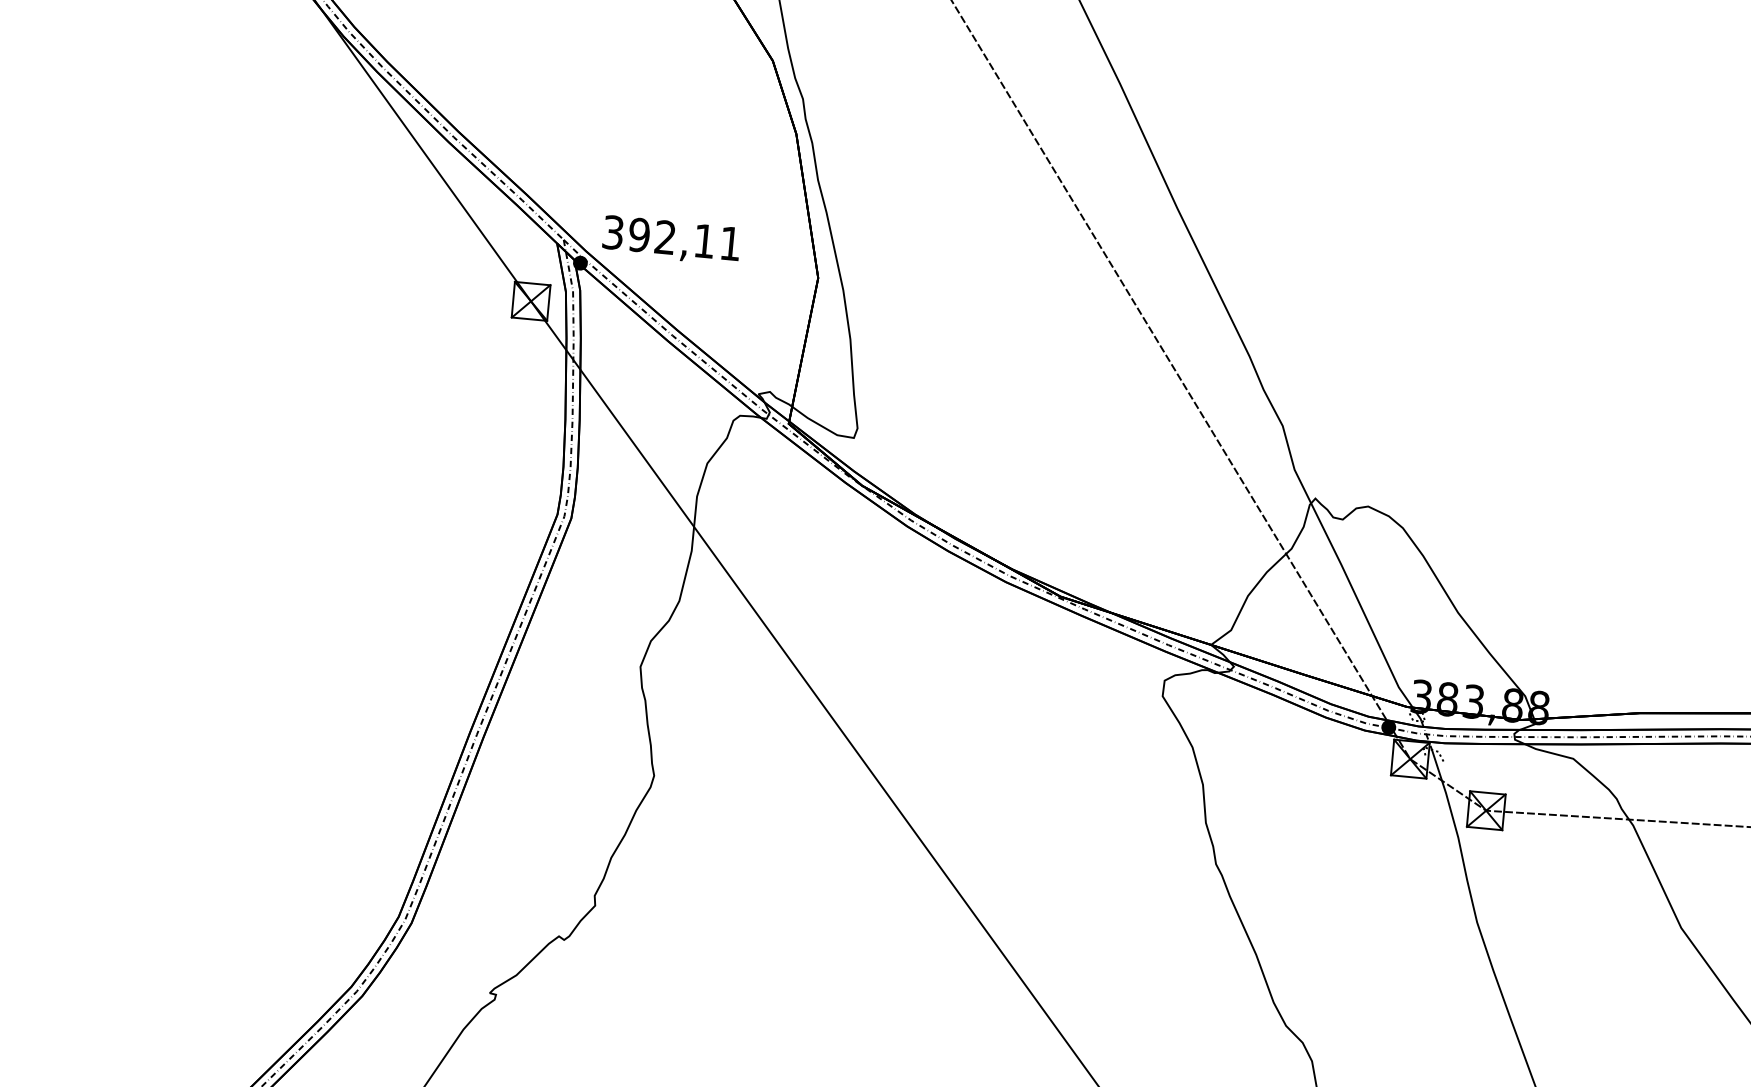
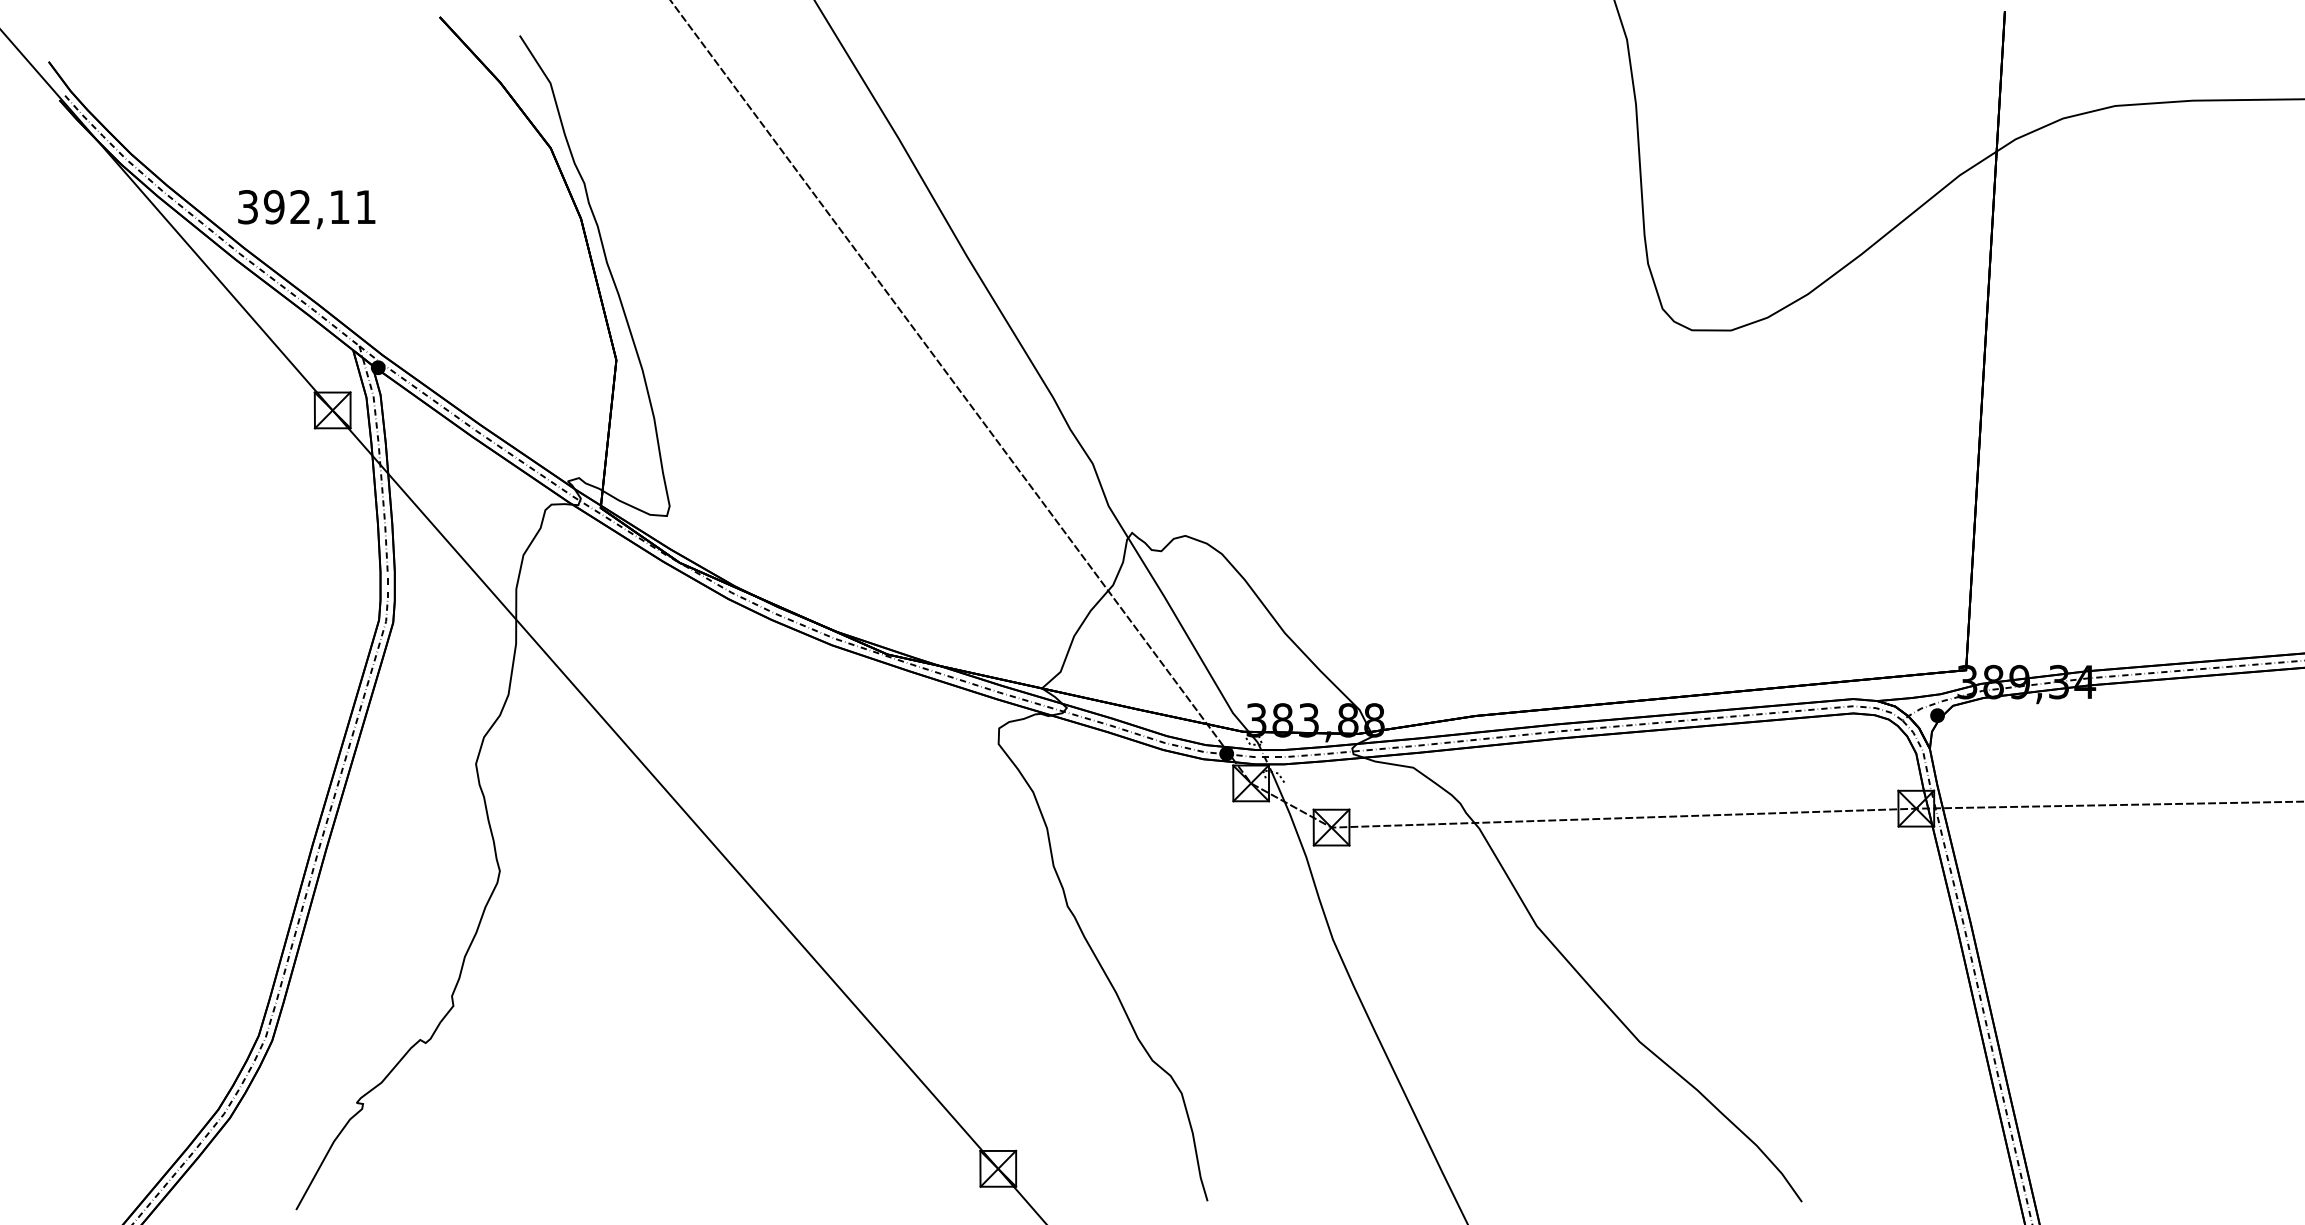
text: (671, 240) -> (306, 209), moved

